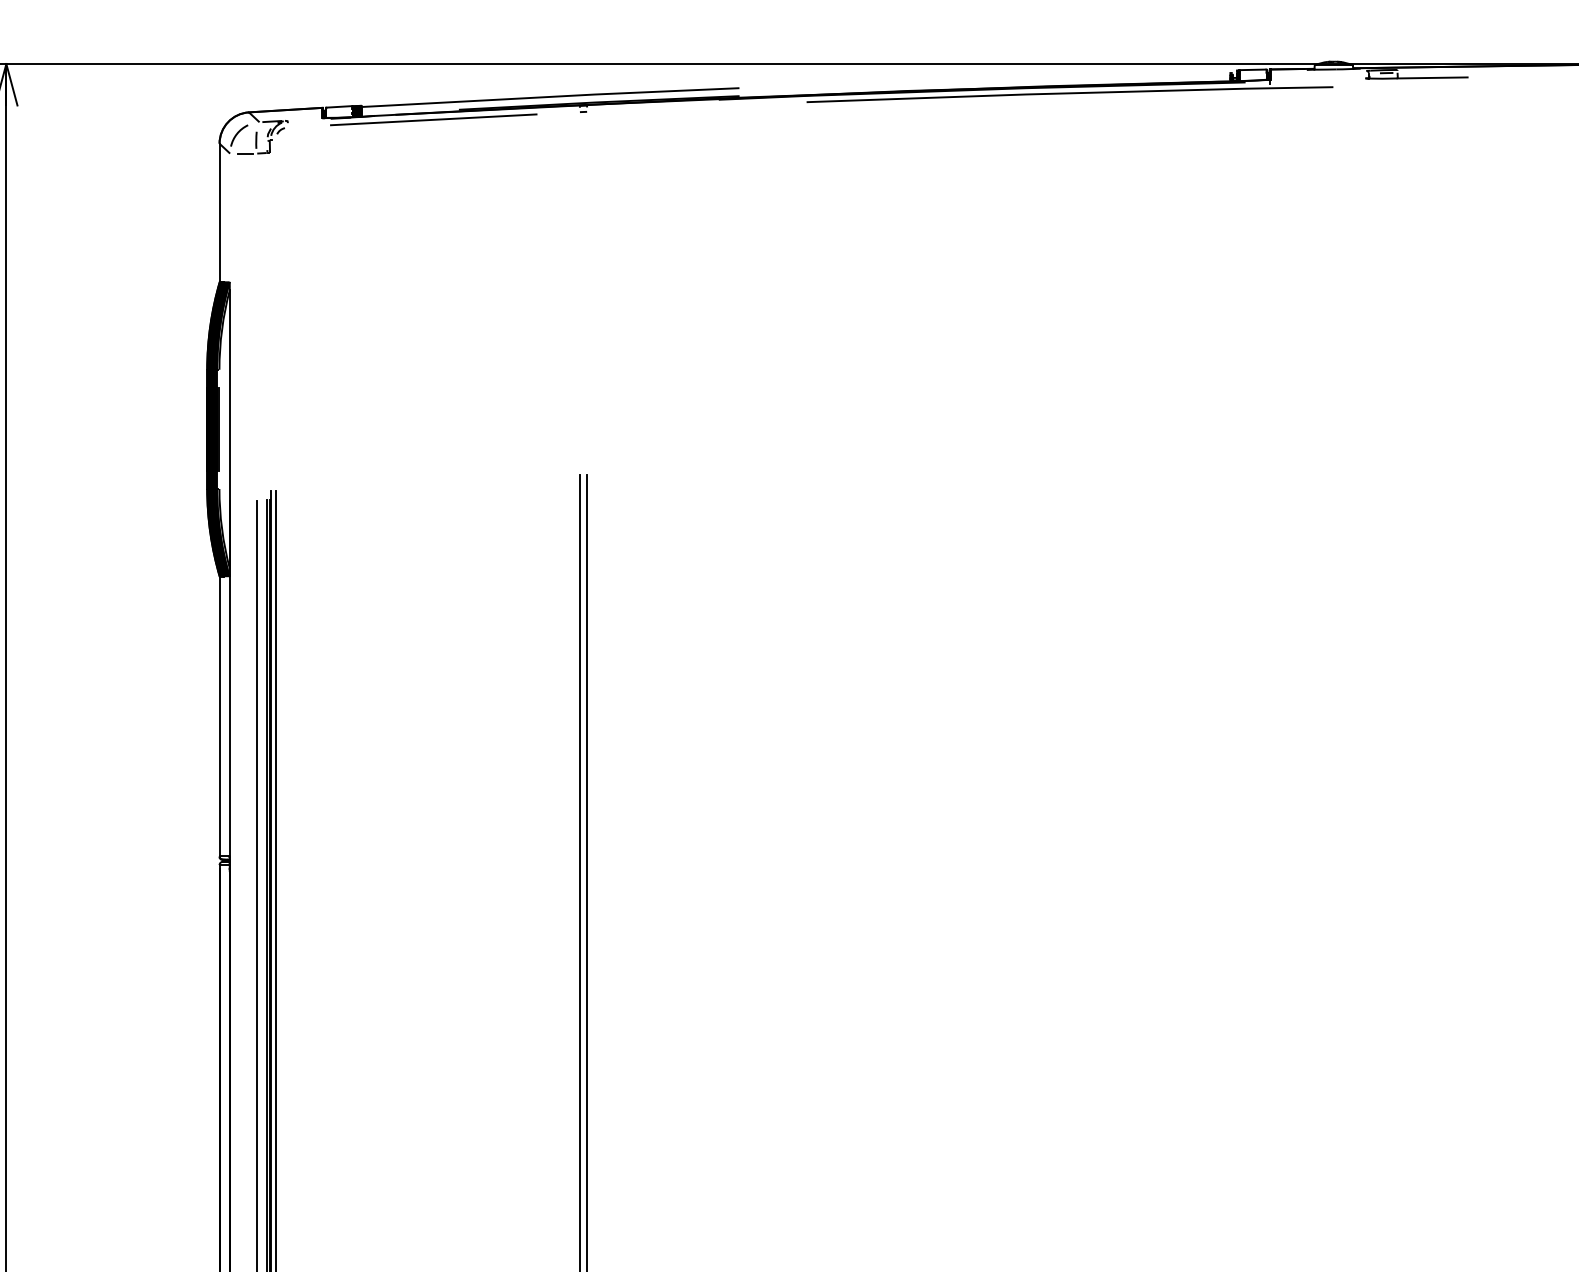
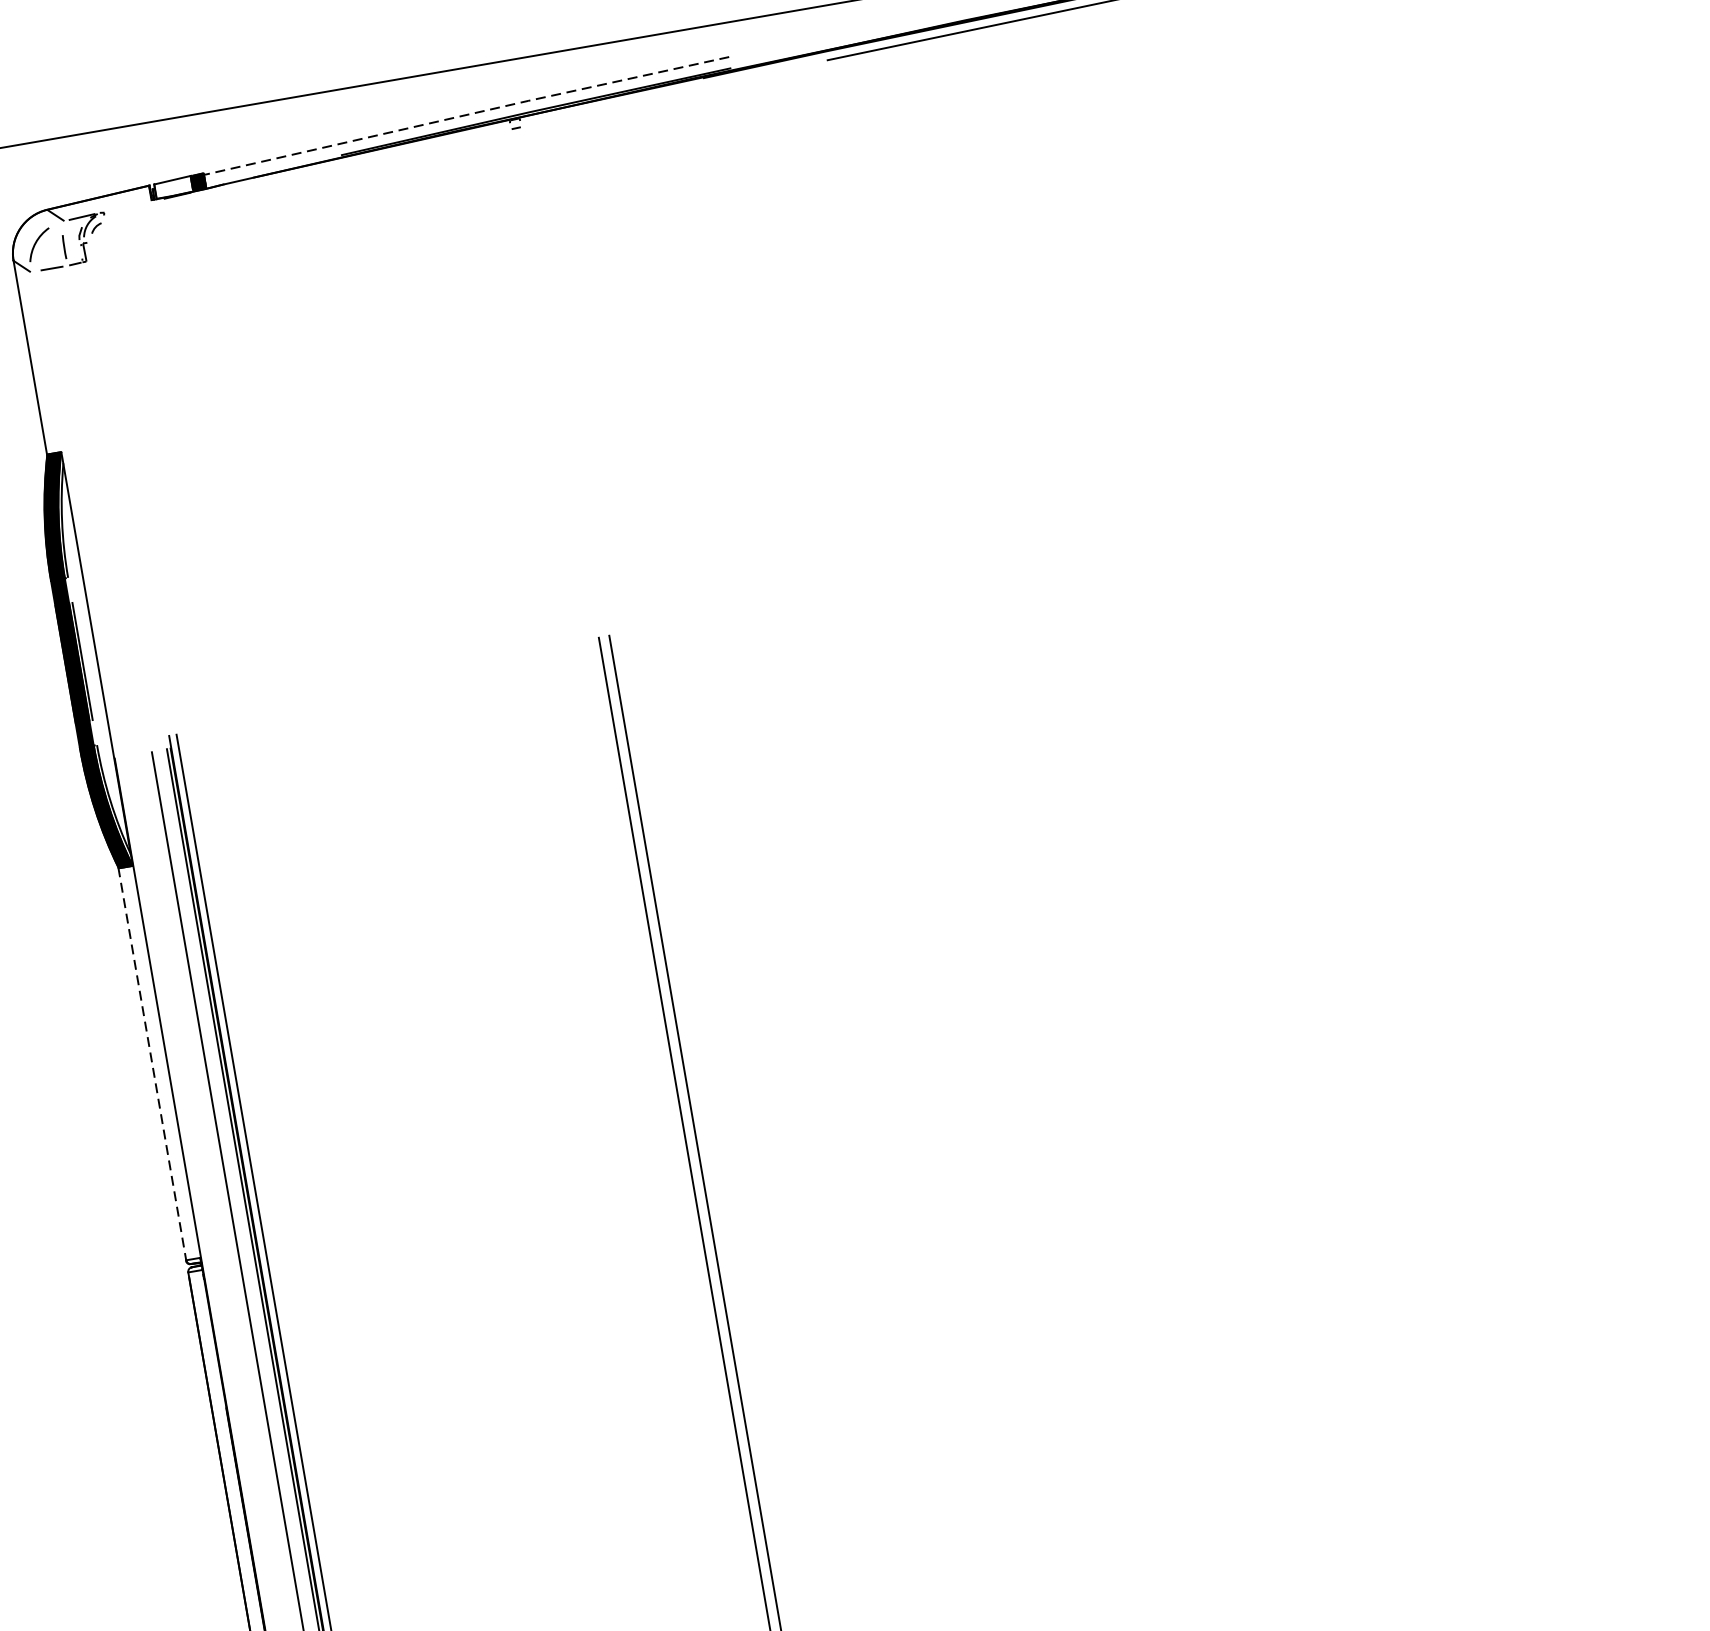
line: (551, 96) -> (467, 114), solid -> dashed
line: (433, 119) -> (307, 175), removed
line: (219, 716) -> (152, 1064), solid -> dashed

